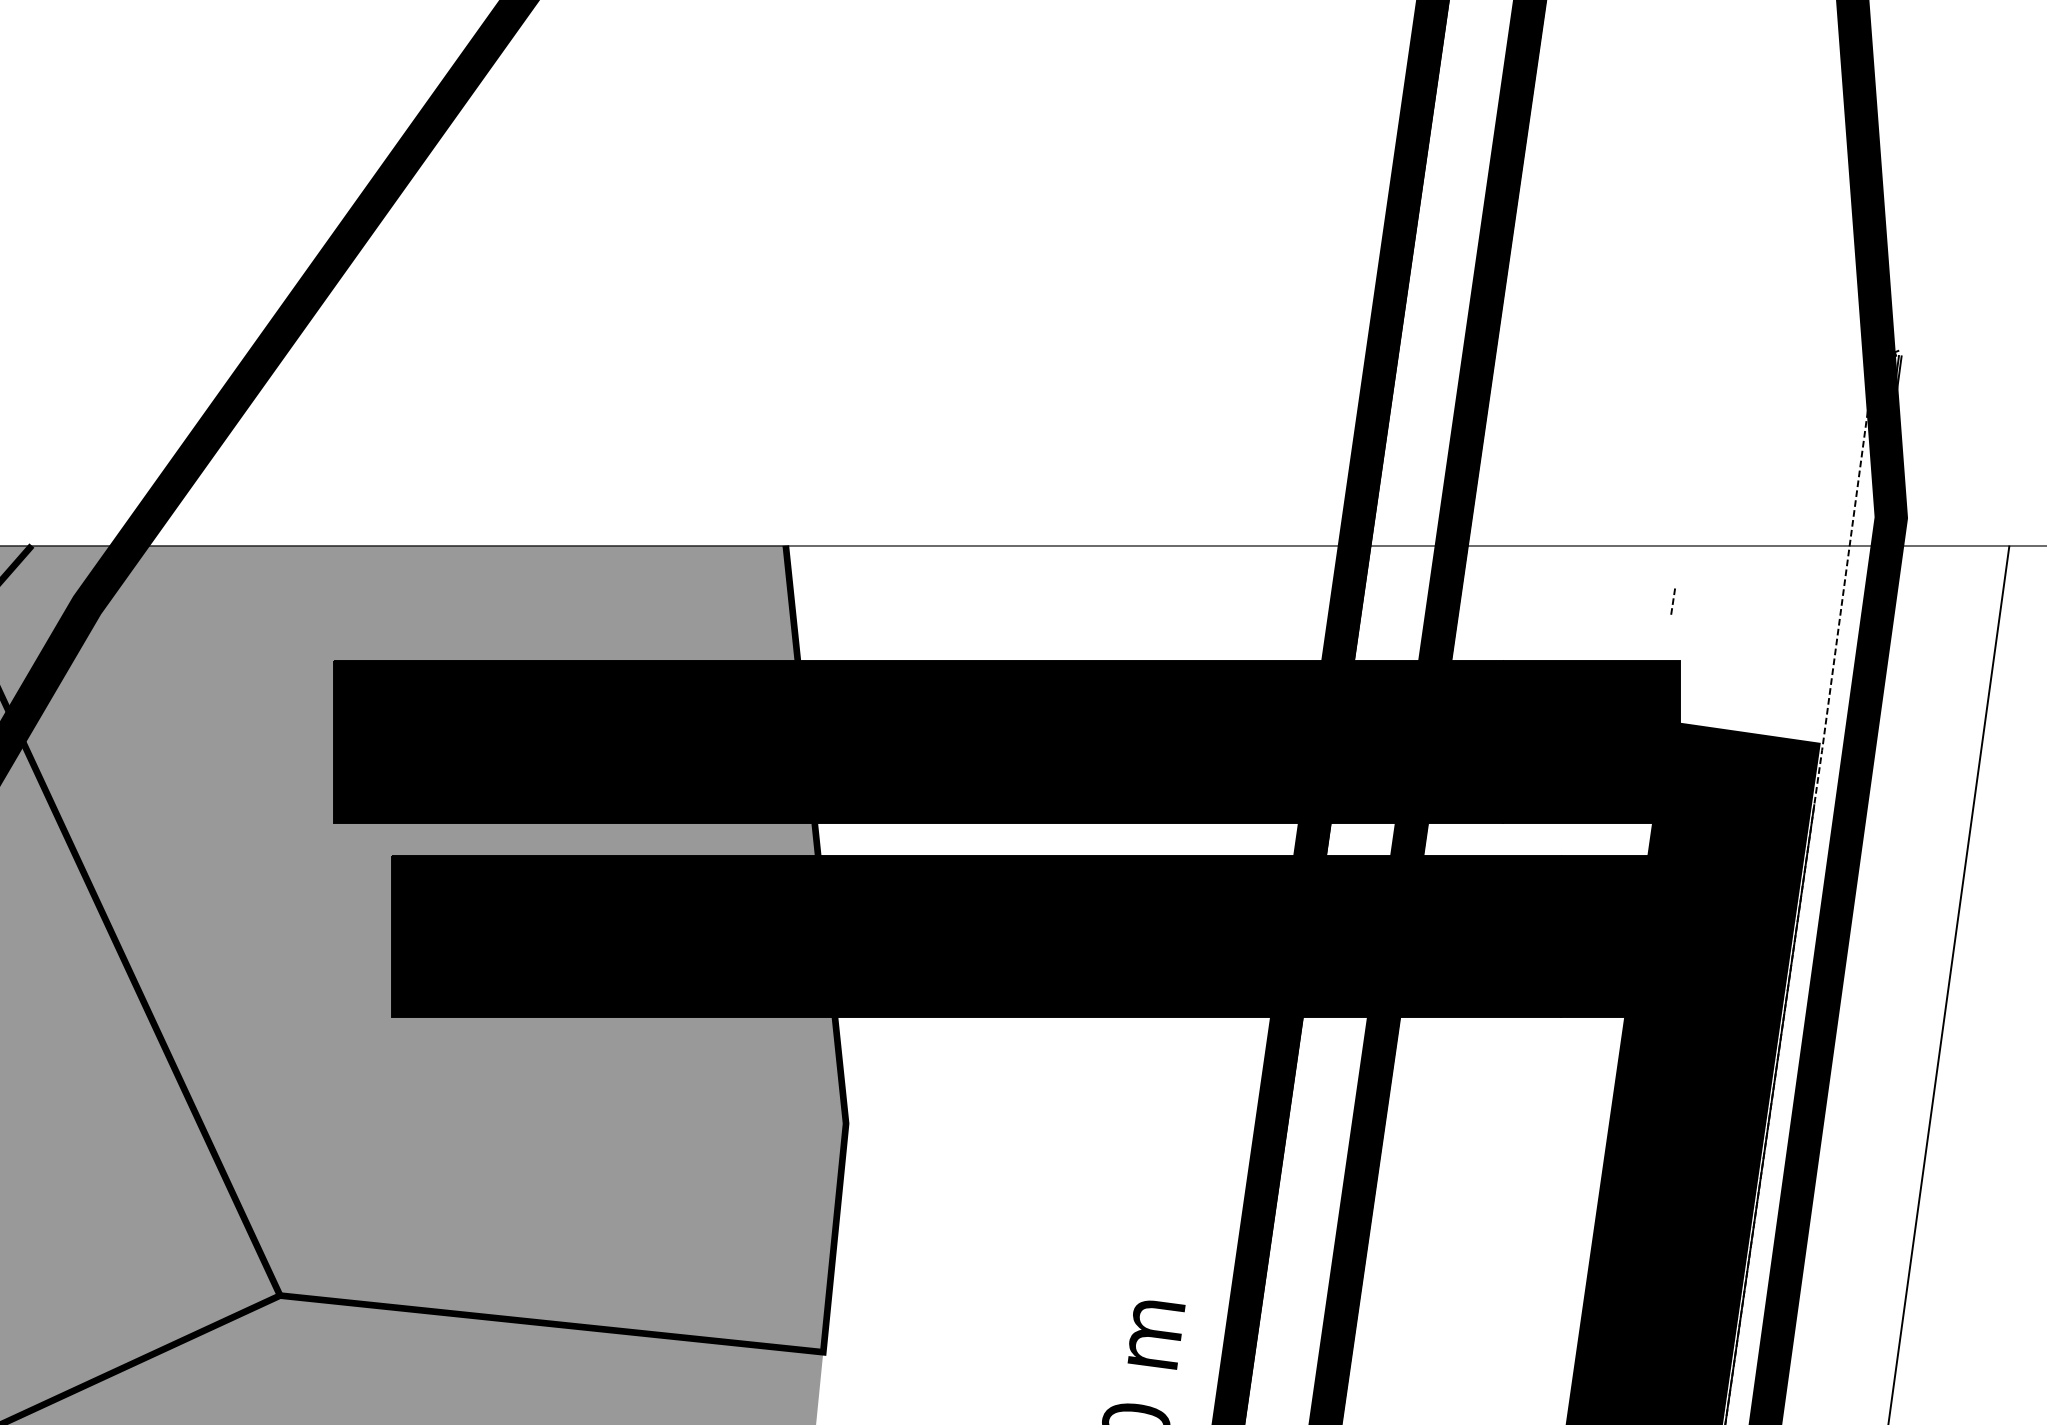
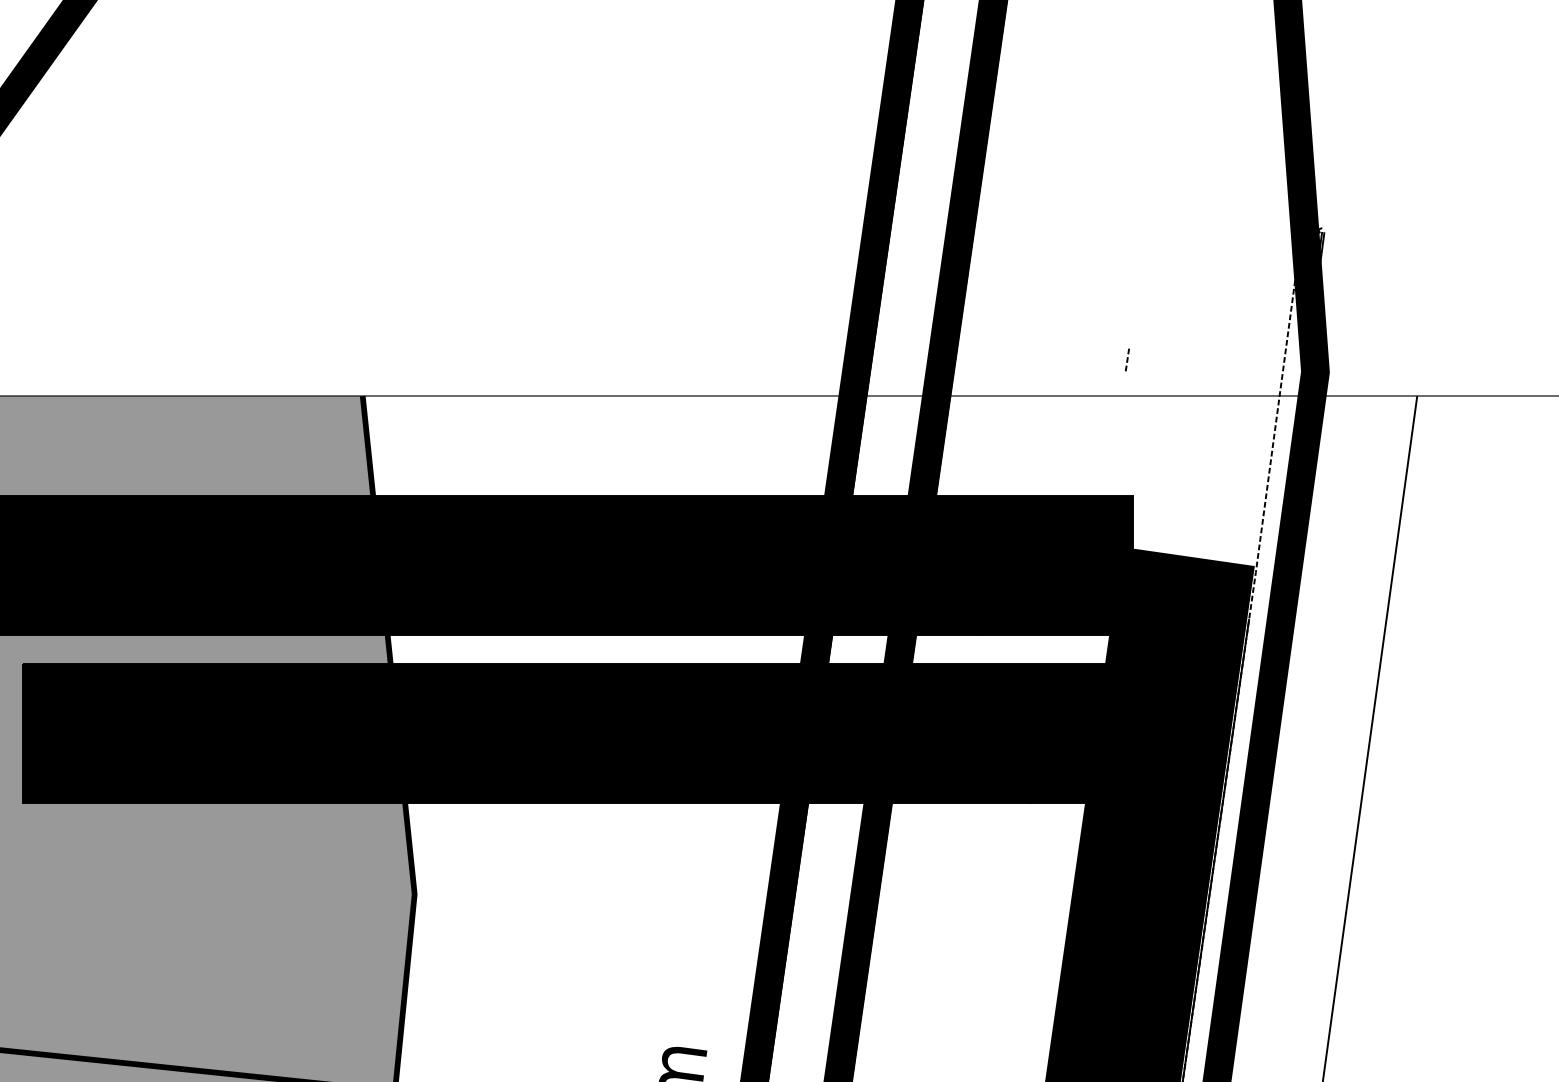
line: (1672, 601) -> (1126, 359), moved

